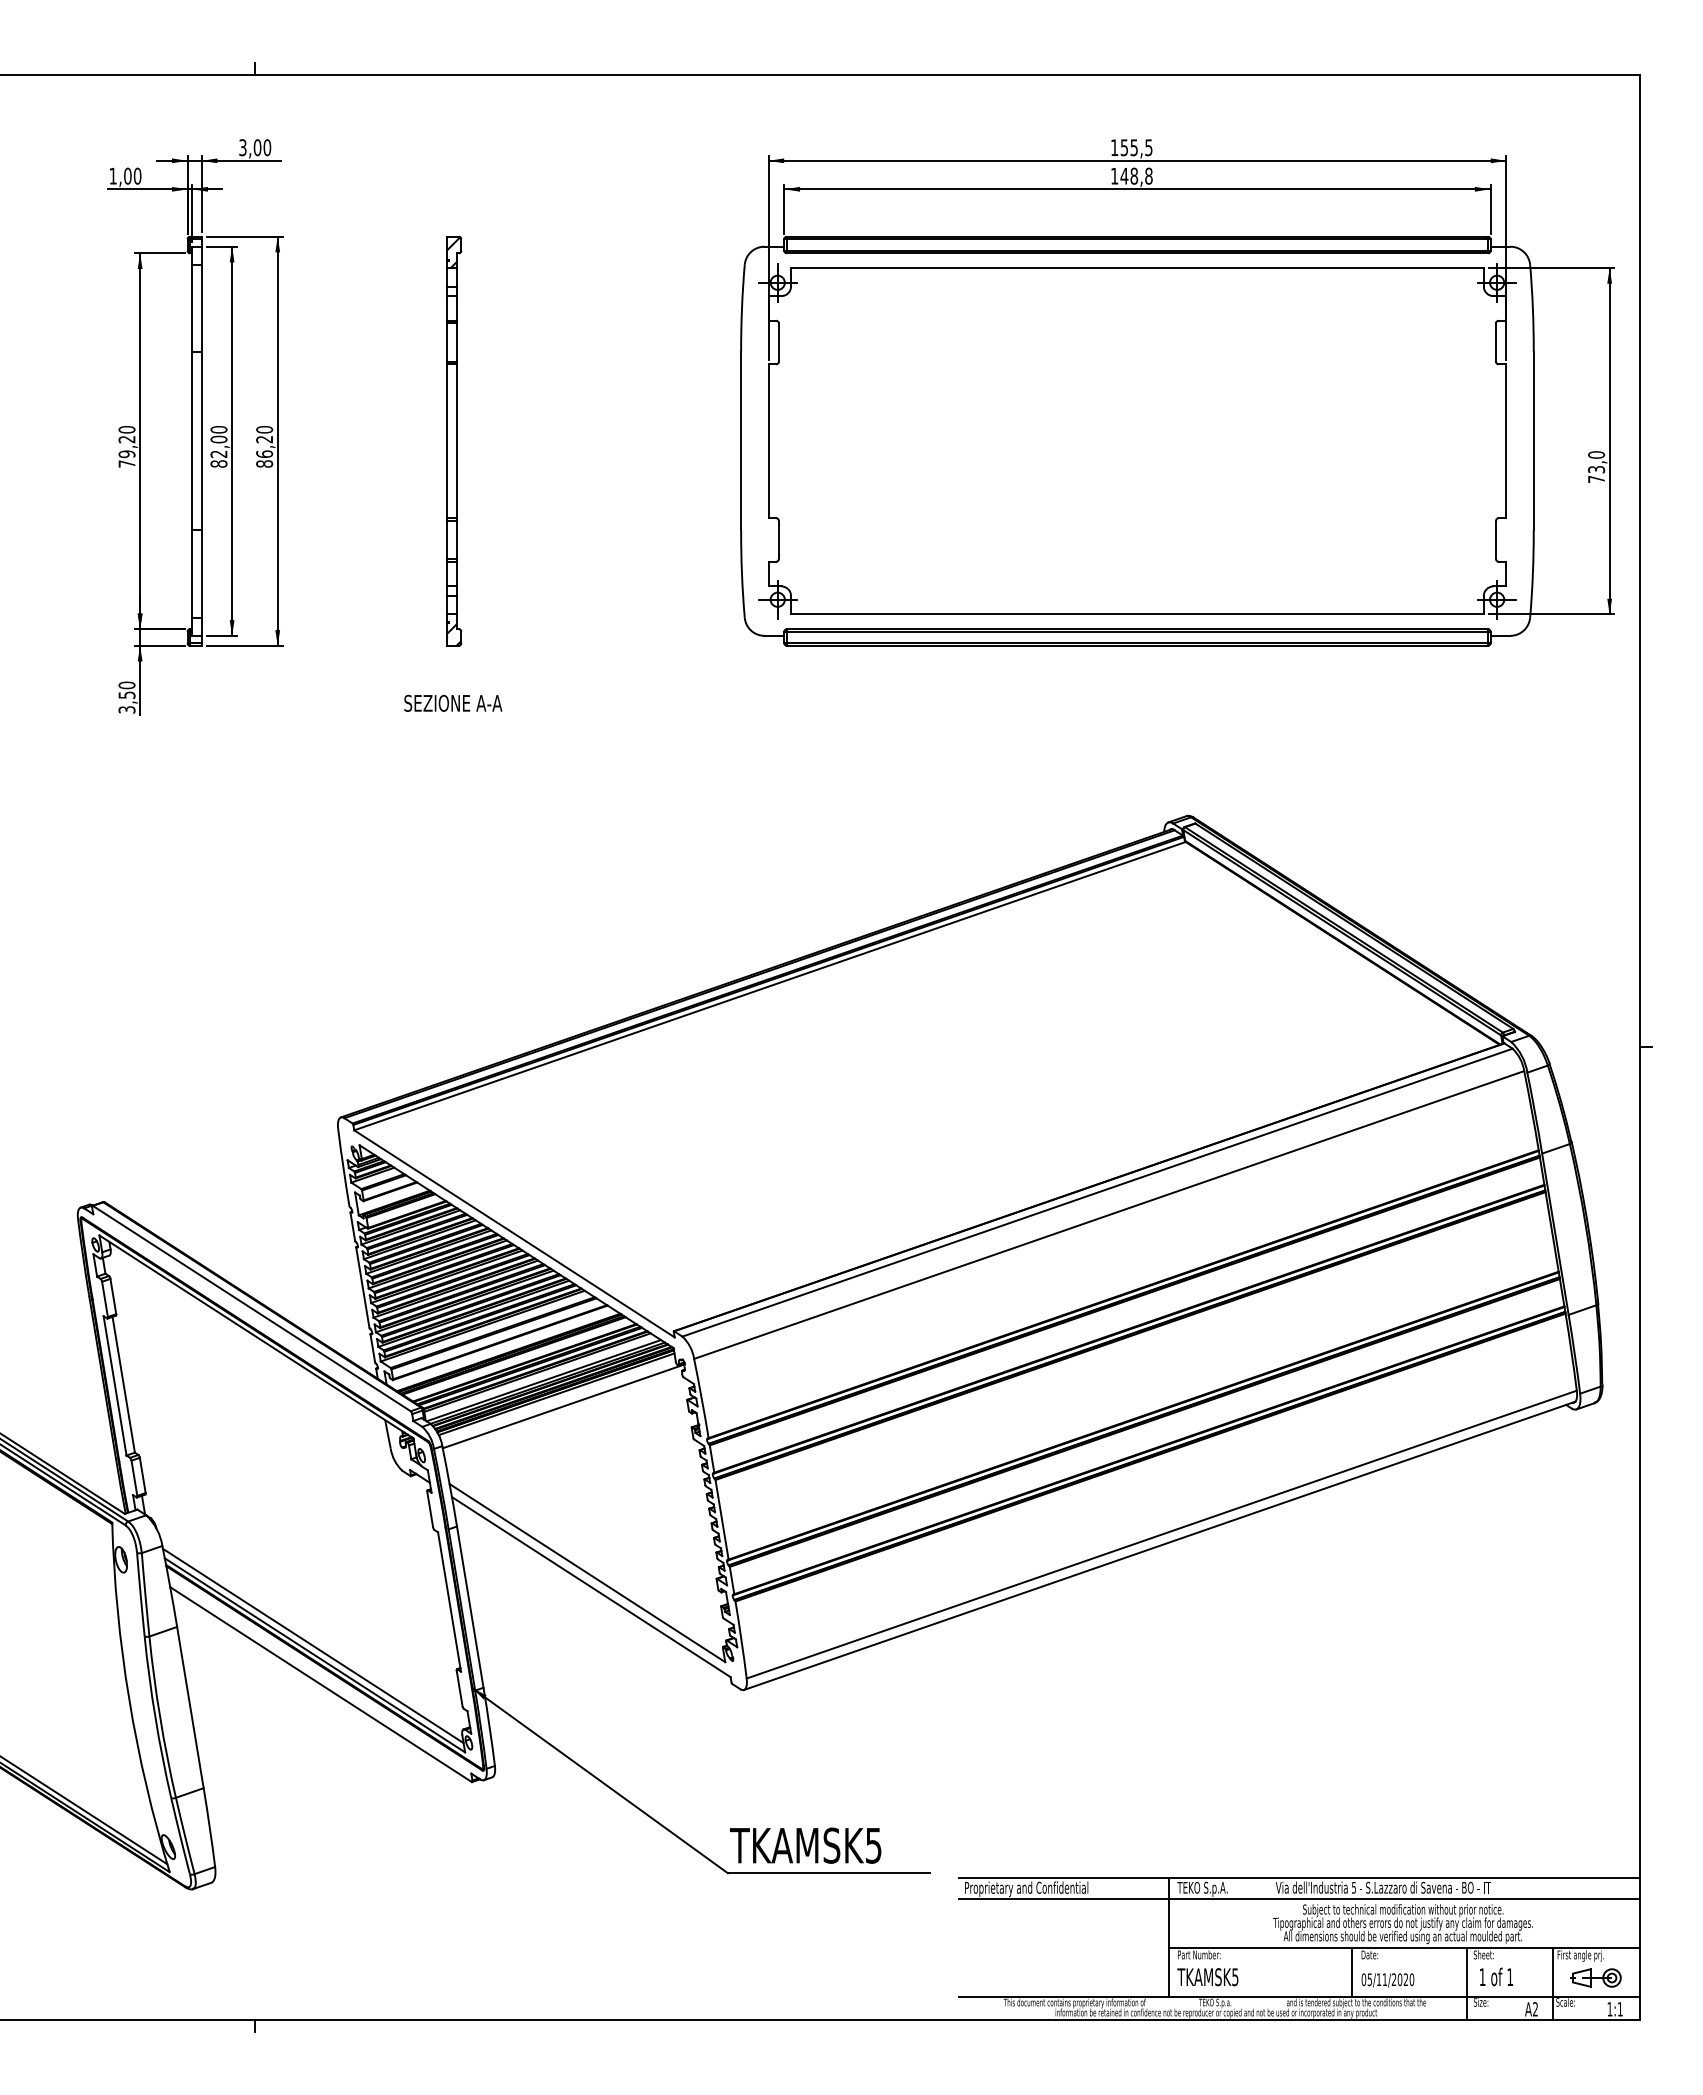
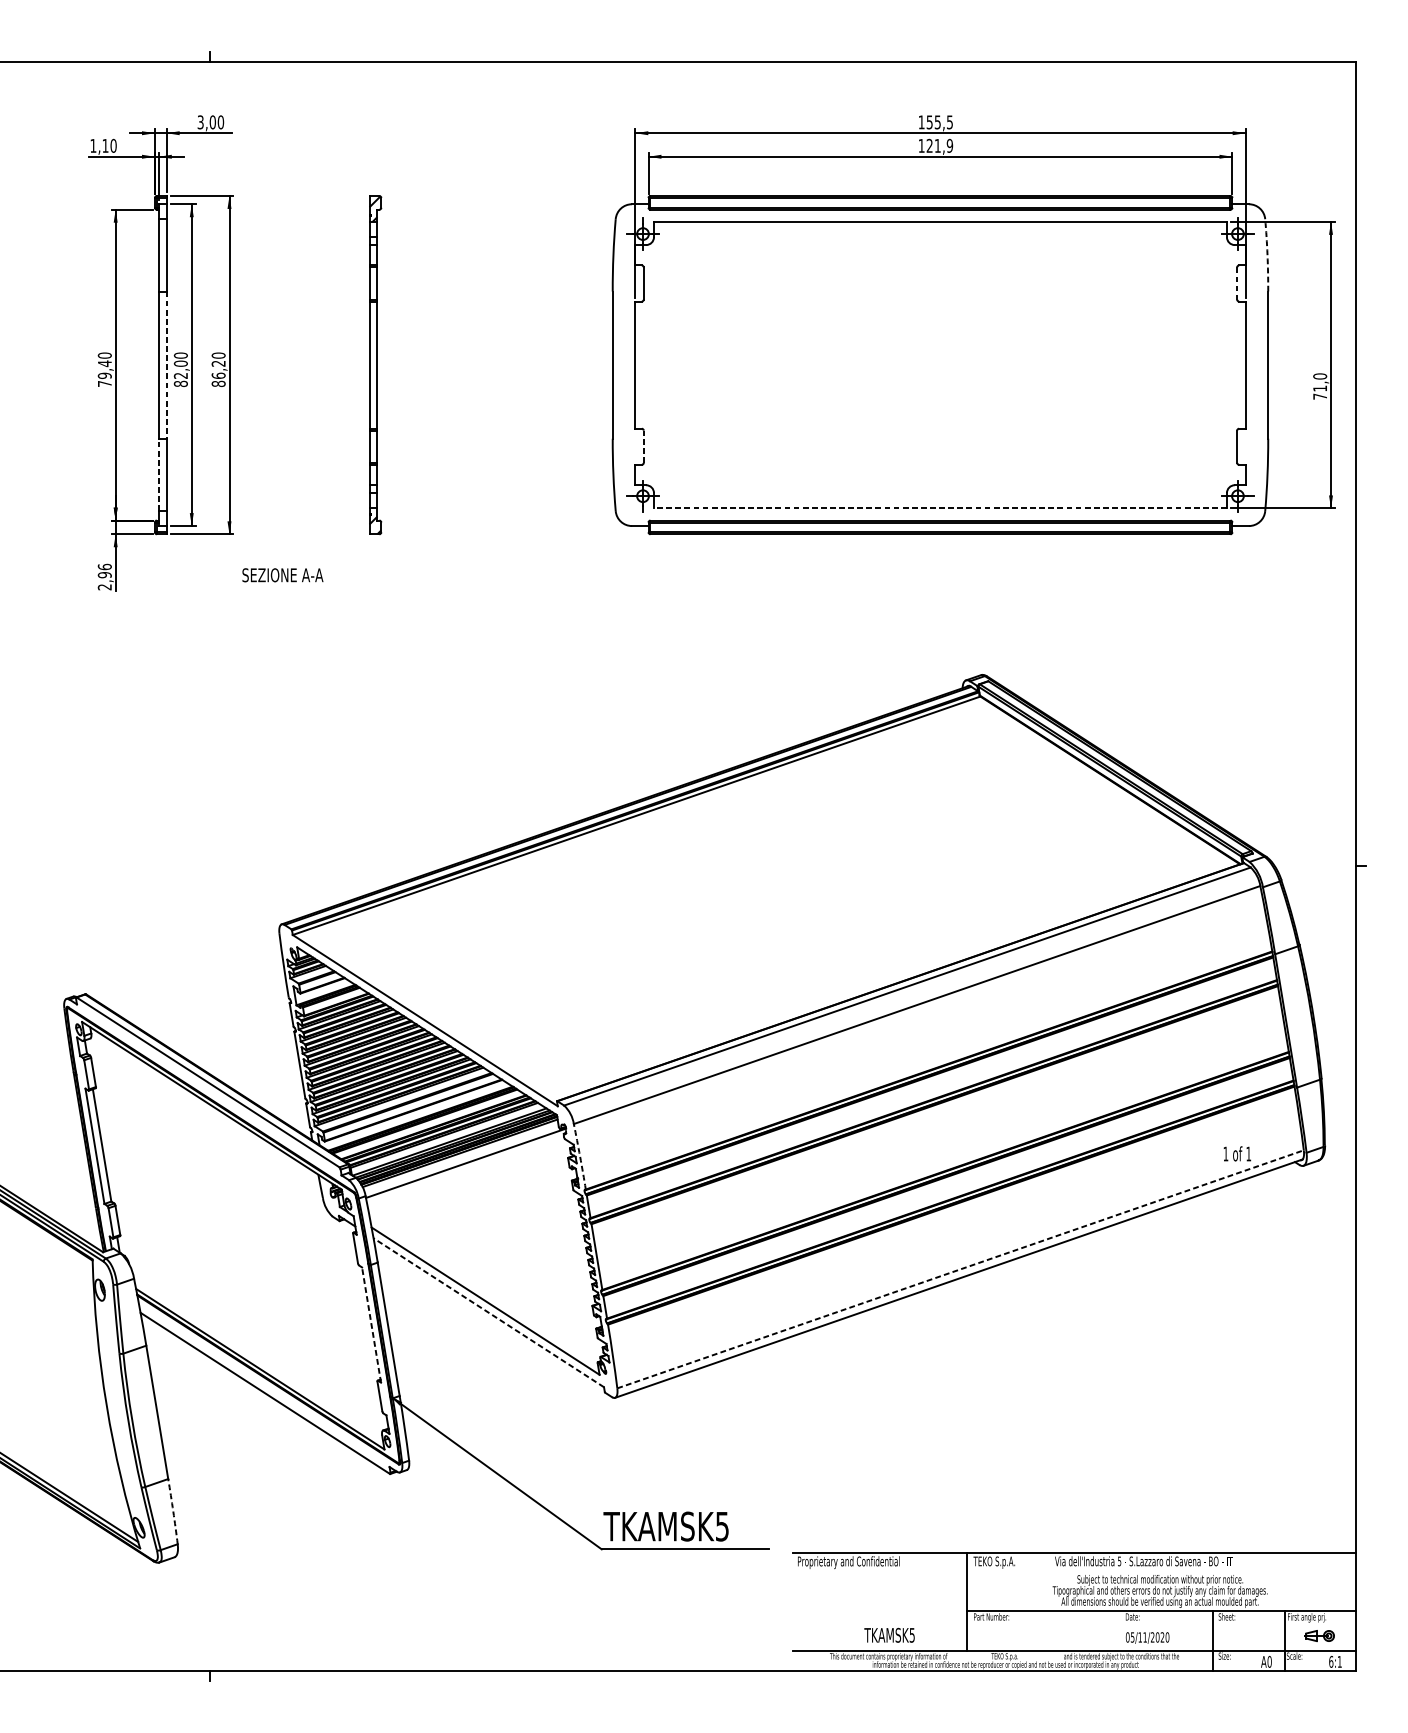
text: (127, 175) -> (105, 145), 1,00 -> 1,10
text: (1136, 175) -> (939, 145), 148,8 -> 121,9
arc: (1532, 308) -> (1267, 255), solid -> dashed
line: (1496, 343) -> (1237, 284), solid -> dashed
text: (126, 439) -> (104, 363), 79,20 -> 79,40
line: (201, 441) -> (166, 365), solid -> dashed
text: (1596, 469) -> (1320, 388), 73,0 -> 71,0
line: (778, 539) -> (643, 446), solid -> dashed
line: (192, 573) -> (159, 474), solid -> dashed
line: (1136, 614) -> (939, 508), solid -> dashed
text: (126, 697) -> (104, 577), 3,50 -> 2,96
text: (453, 702) -> (283, 574), moved
arc: (701, 1398) -> (579, 1156), solid -> dashed
line: (1162, 1534) -> (961, 1269), solid -> dashed
line: (591, 1587) -> (488, 1313), solid -> dashed
line: (449, 1601) -> (371, 1324), solid -> dashed
line: (312, 1645) -> (258, 1361), removed
arc: (209, 1827) -> (173, 1511), solid -> dashed
line: (1299, 1899) -> (1074, 1571), removed
line: (1351, 1971) -> (1117, 1630), removed
text: (1496, 1976) -> (1237, 1153), moved
text: (1207, 1977) -> (889, 1635), moved
part: (1595, 1977) -> (1319, 1635), size x0.7
text: (1535, 2009) -> (1269, 1662), A2 -> A0
text: (1609, 2009) -> (1330, 1662), 1:1 -> 6:1

